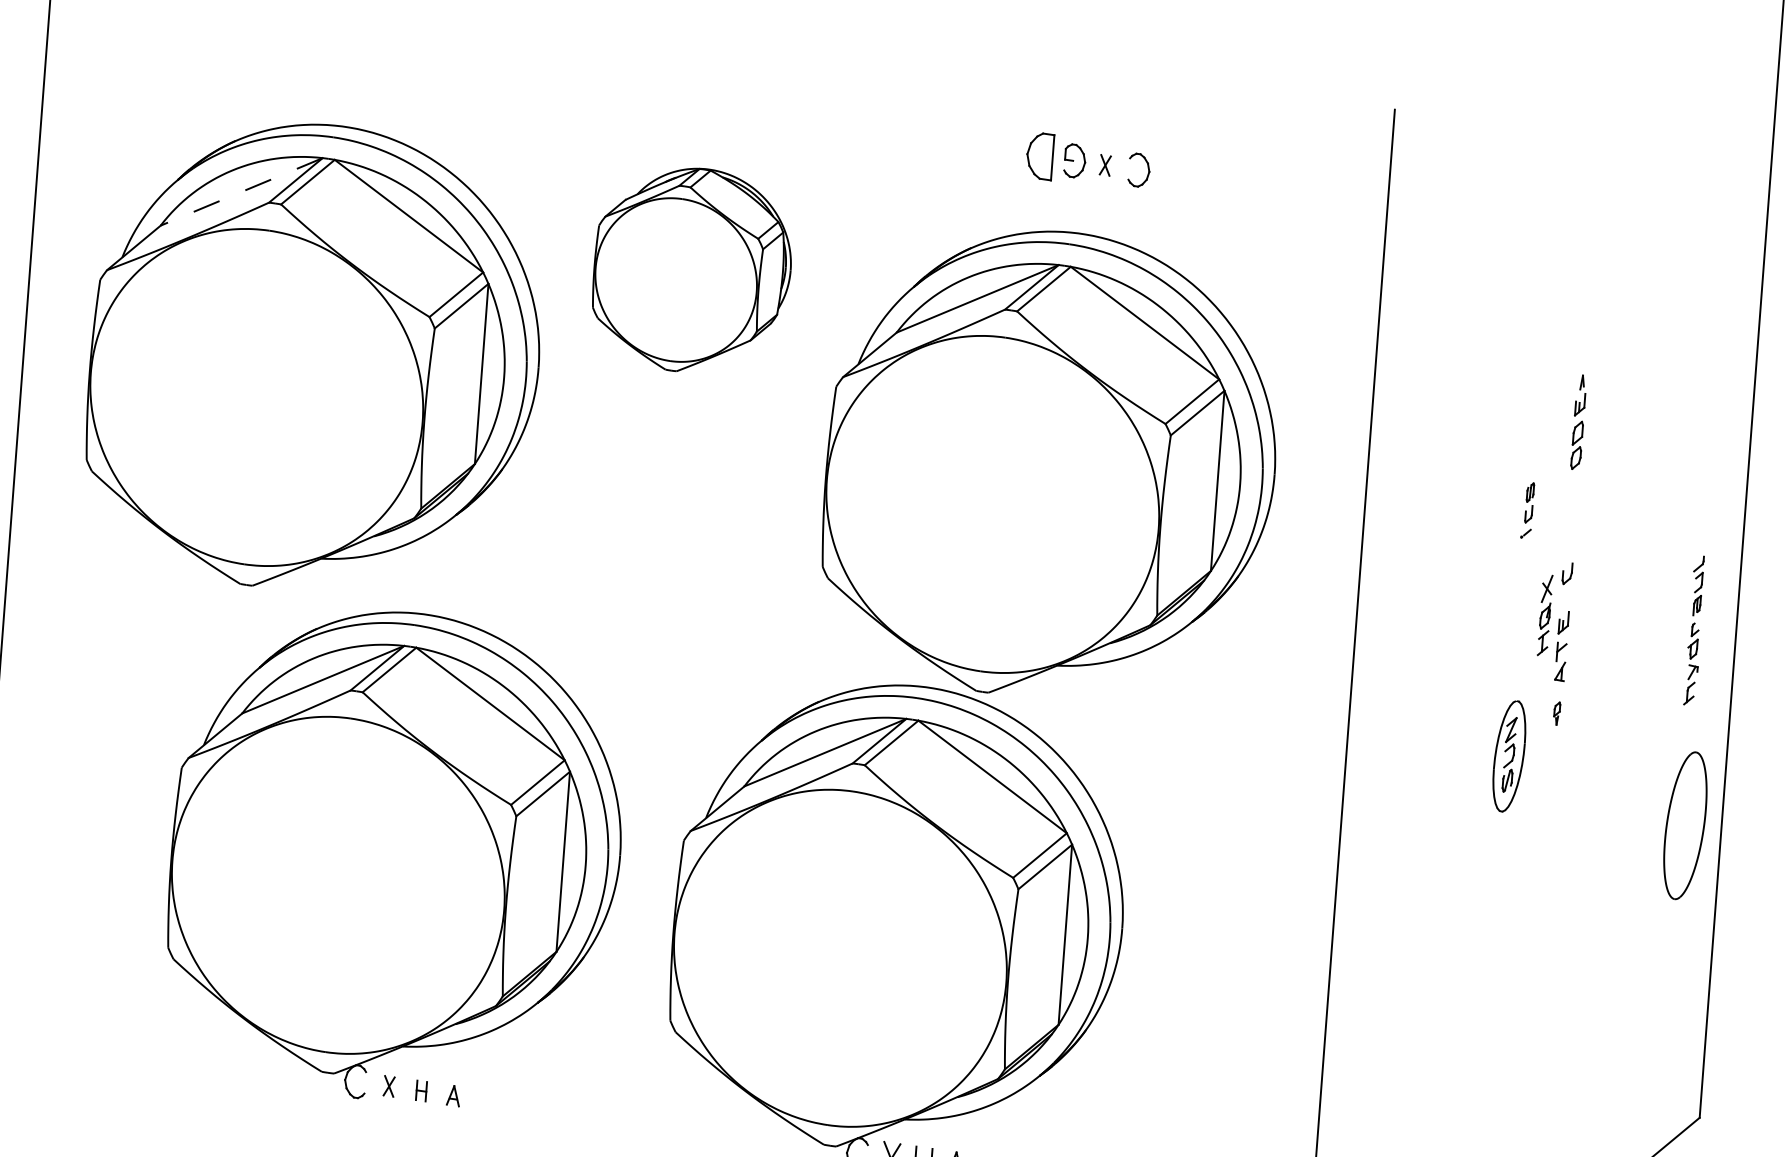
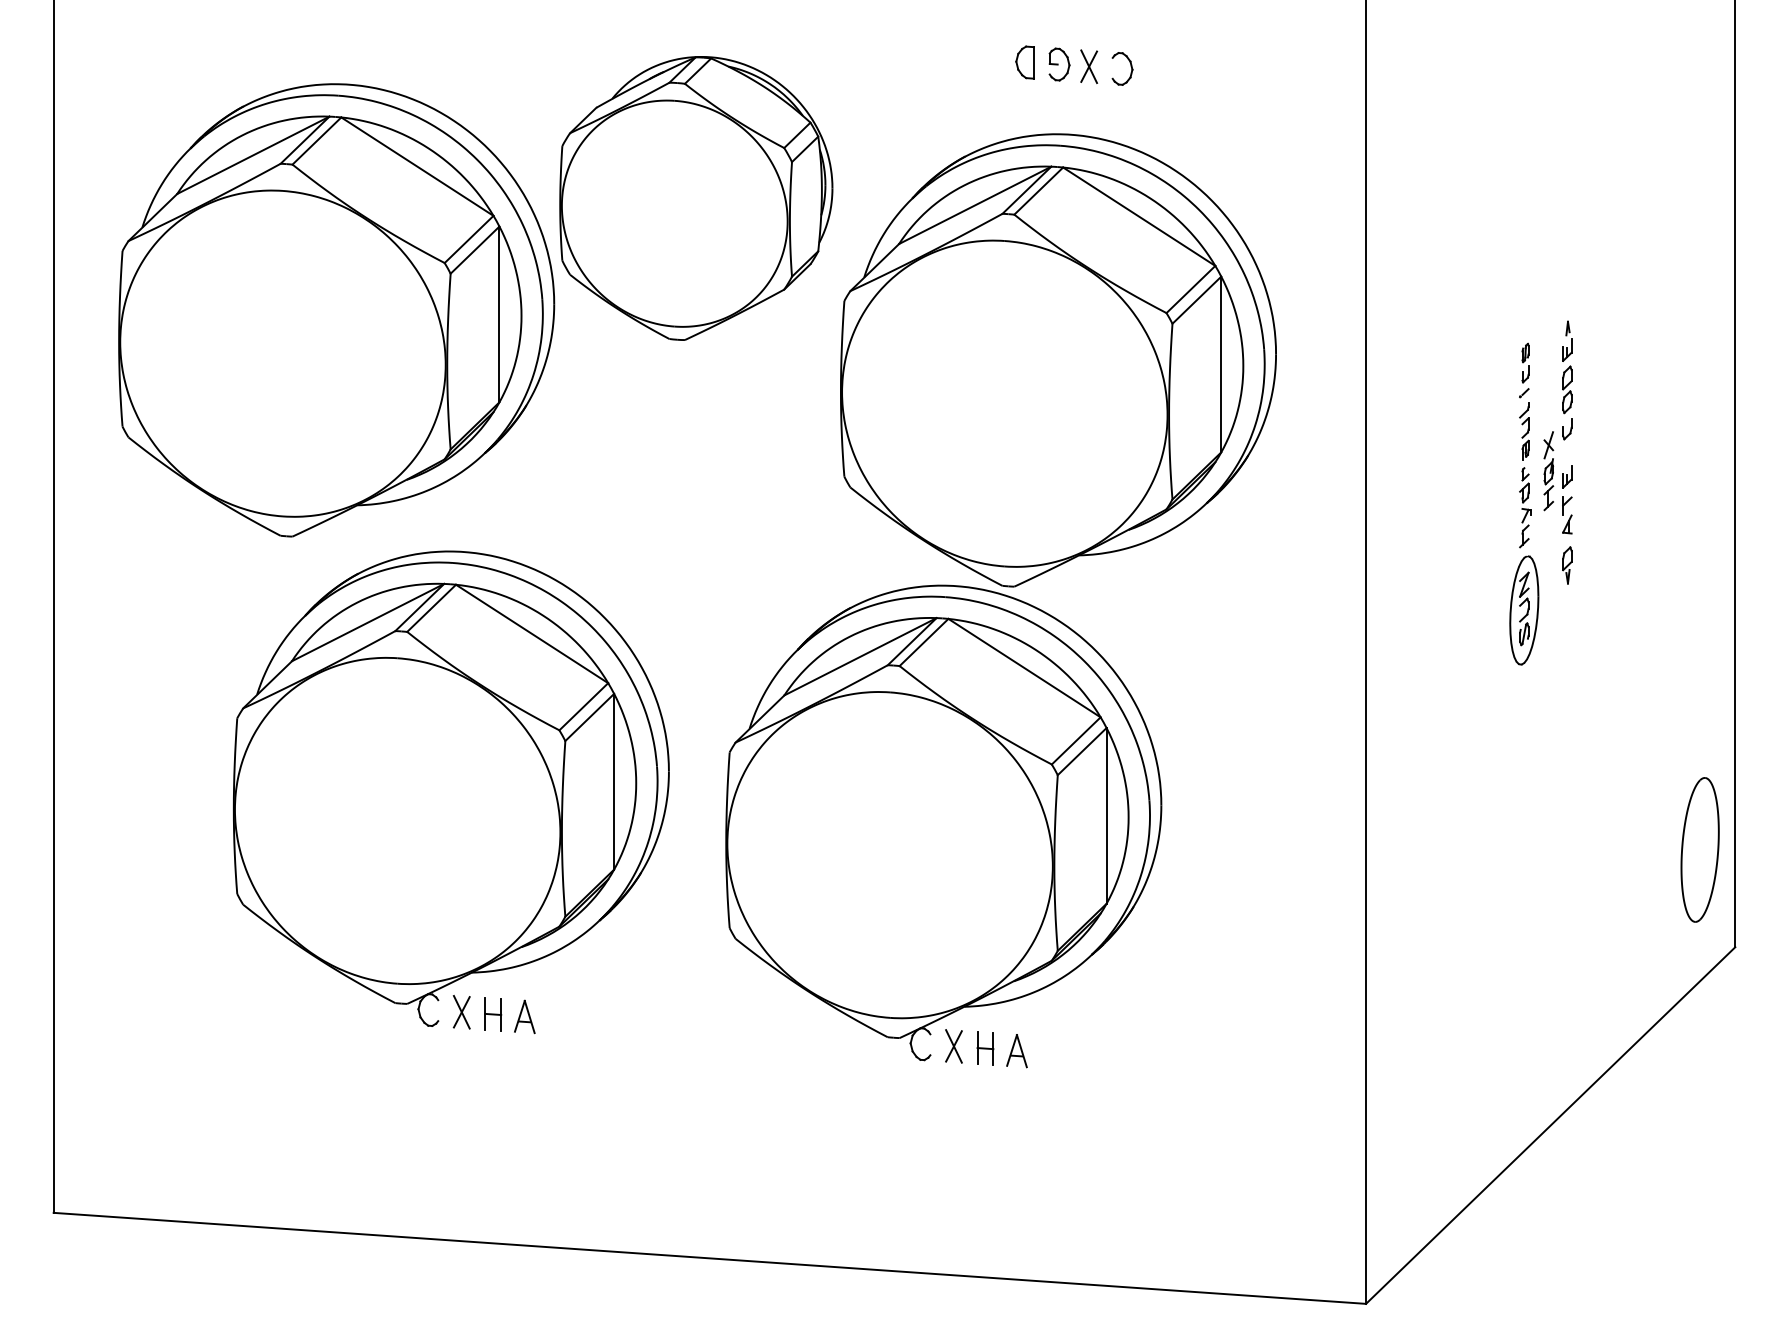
part: (1039, 156) -> (1024, 62), size x0.71
part: (1105, 165) -> (1089, 66), size x1.67
line: (240, 192) -> (252, 155), dashed -> solid
part: (692, 270) -> (696, 198), size x1.43
part: (1578, 422) -> (1567, 367), moved
part: (1695, 631) -> (1525, 475), moved
part: (1557, 713) -> (1567, 565), size x1.67
part: (1684, 825) -> (1699, 849), moved
part: (388, 1086) -> (461, 1012), size x1.67
part: (421, 1091) -> (493, 1014), size x1.67
part: (453, 1095) -> (524, 1016), size x1.67

